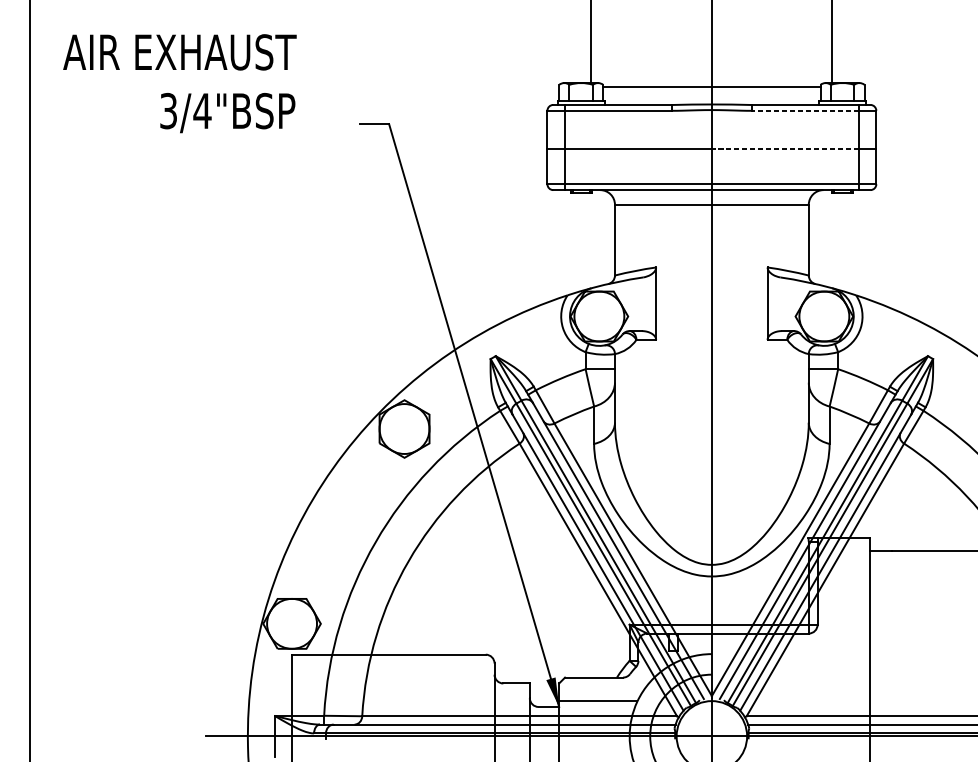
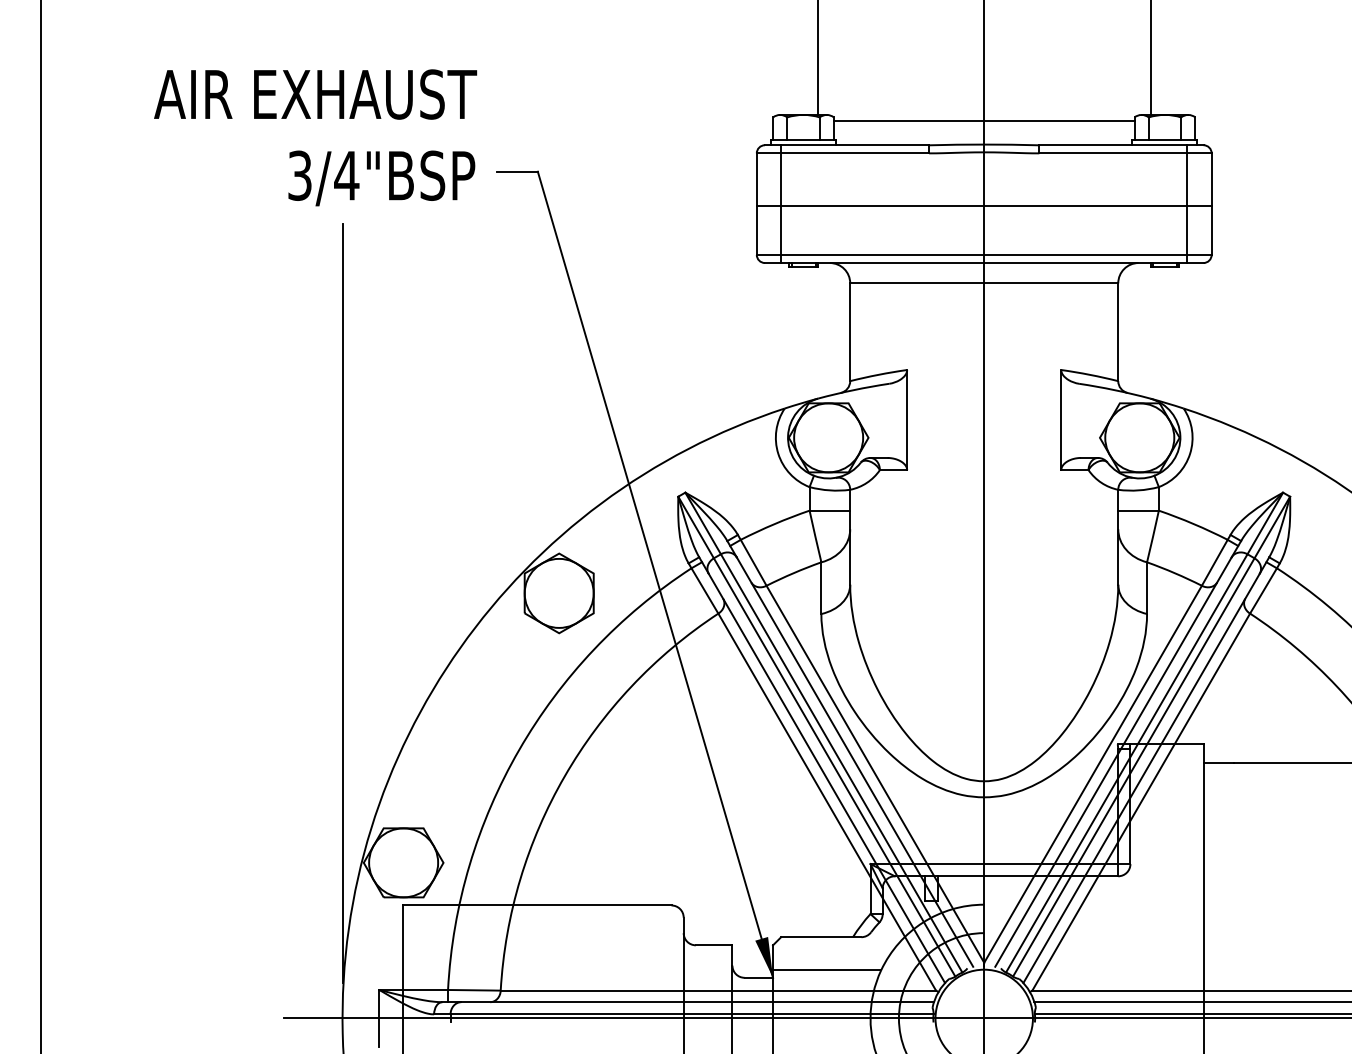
text: (179, 83) -> (315, 137), moved
line: (805, 110) -> (1113, 153), dashed -> solid
line: (785, 149) -> (1085, 206), dashed -> solid
line: (247, 436) -> (342, 603), added

